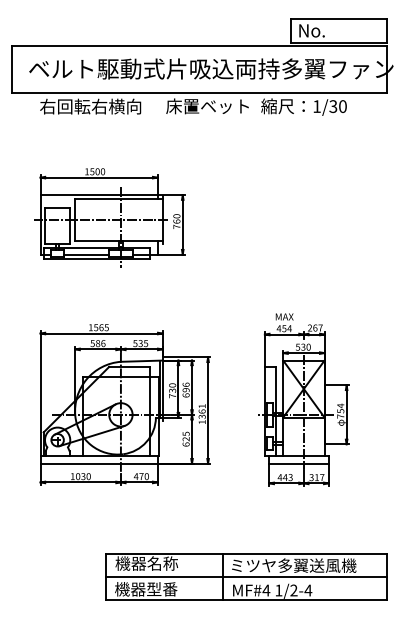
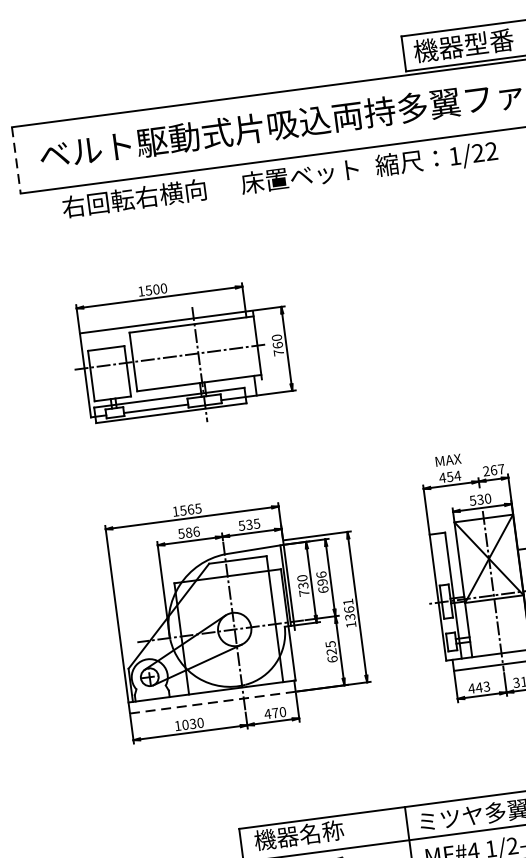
text: (333, 30) -> (464, 45), No. -> 機器型番
line: (12, 69) -> (16, 160), solid -> dashed
text: (337, 106) -> (483, 152), 1/30 -> 1/22
line: (98, 463) -> (212, 702), solid -> dashed

